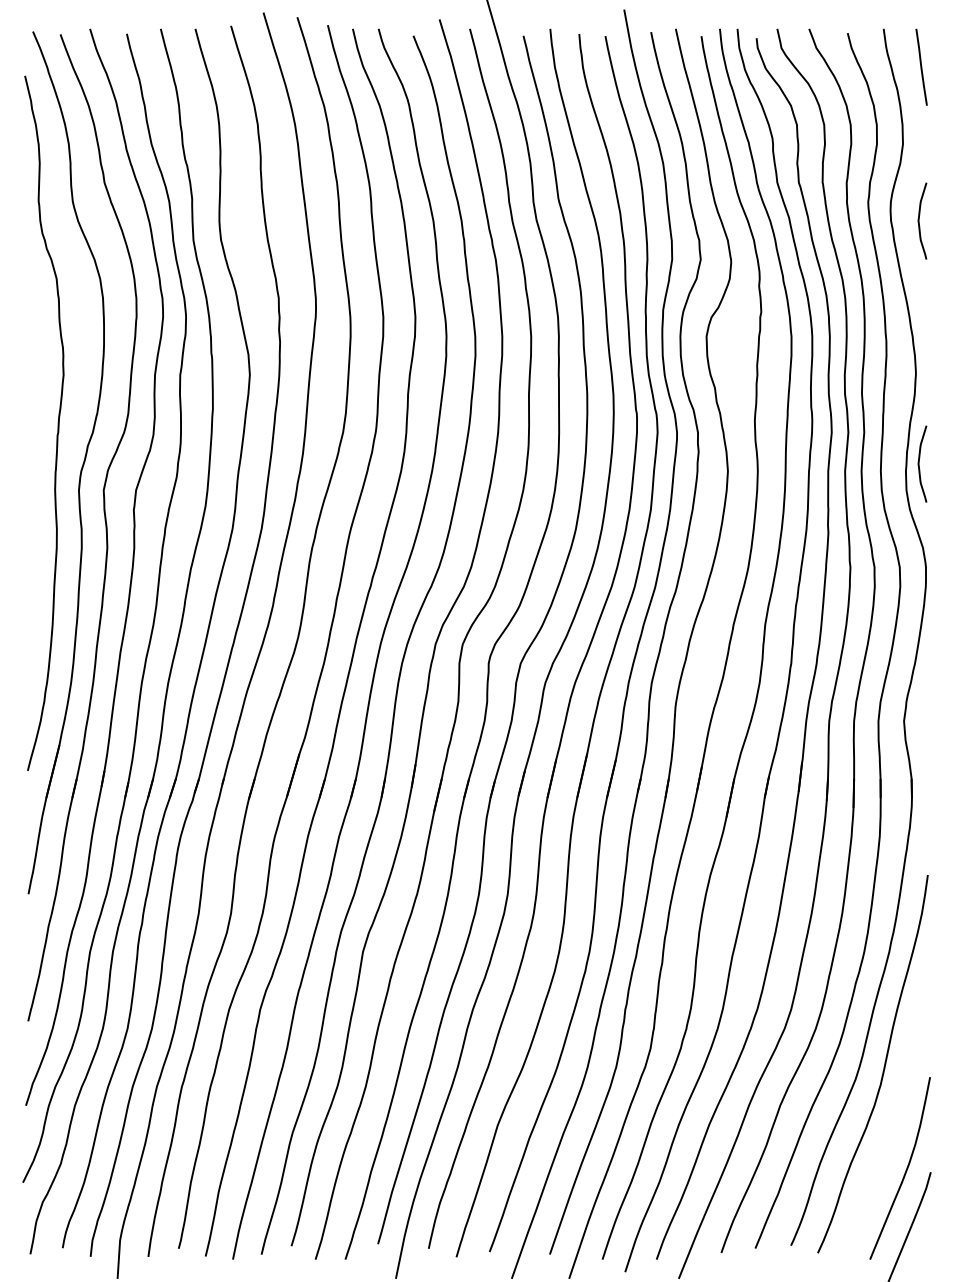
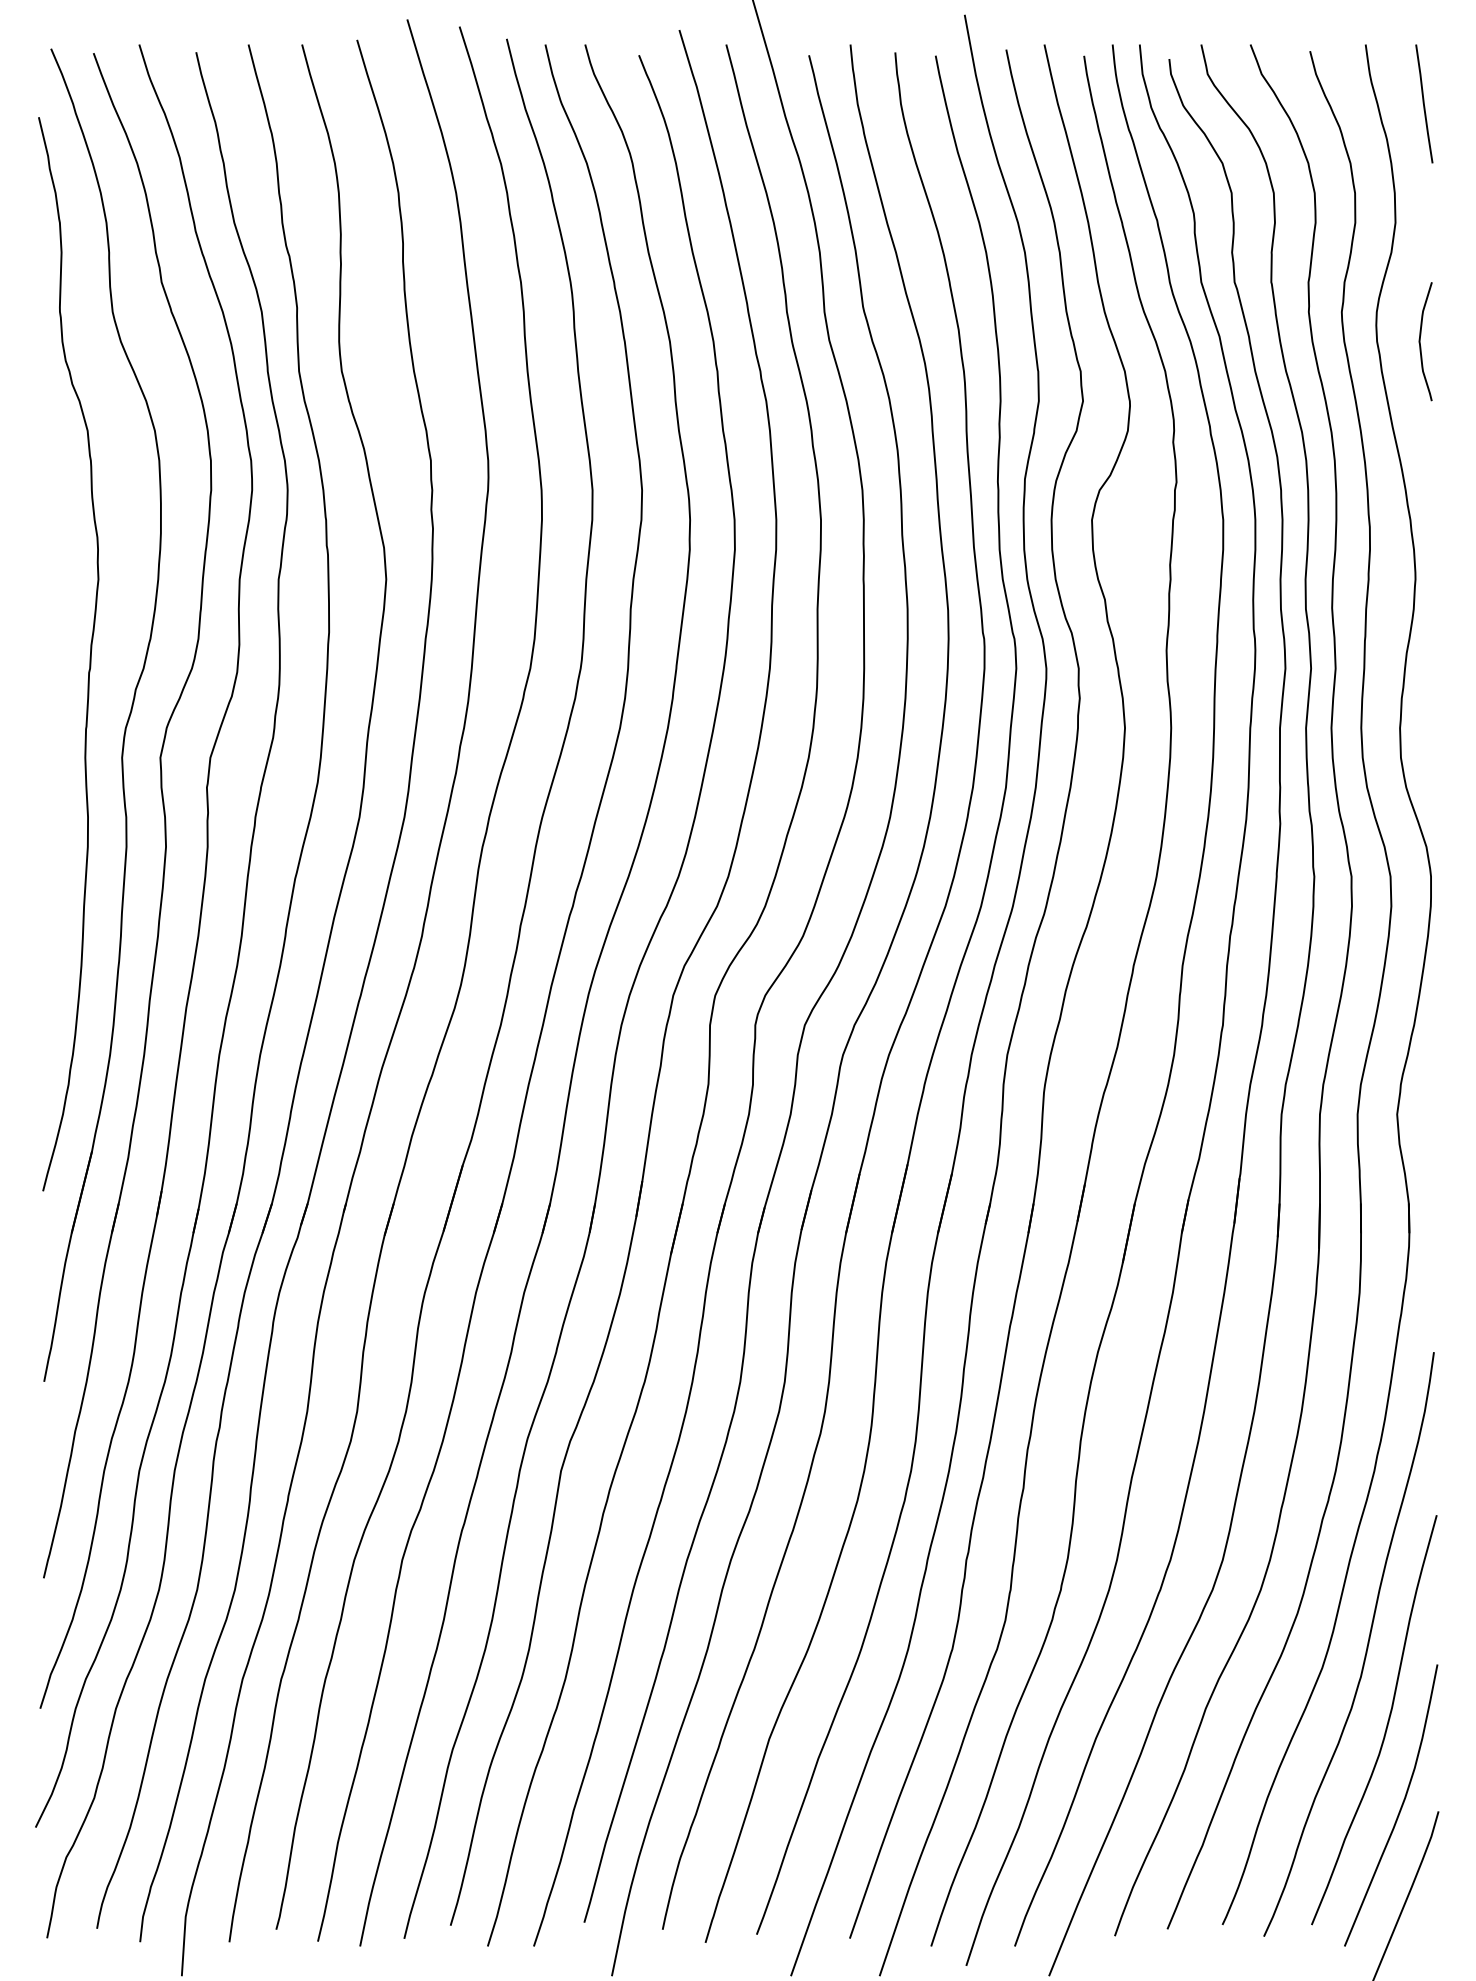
curve: (919, 463) -> (1421, 716), removed
curve: (897, 1113) -> (1387, 1720), added

